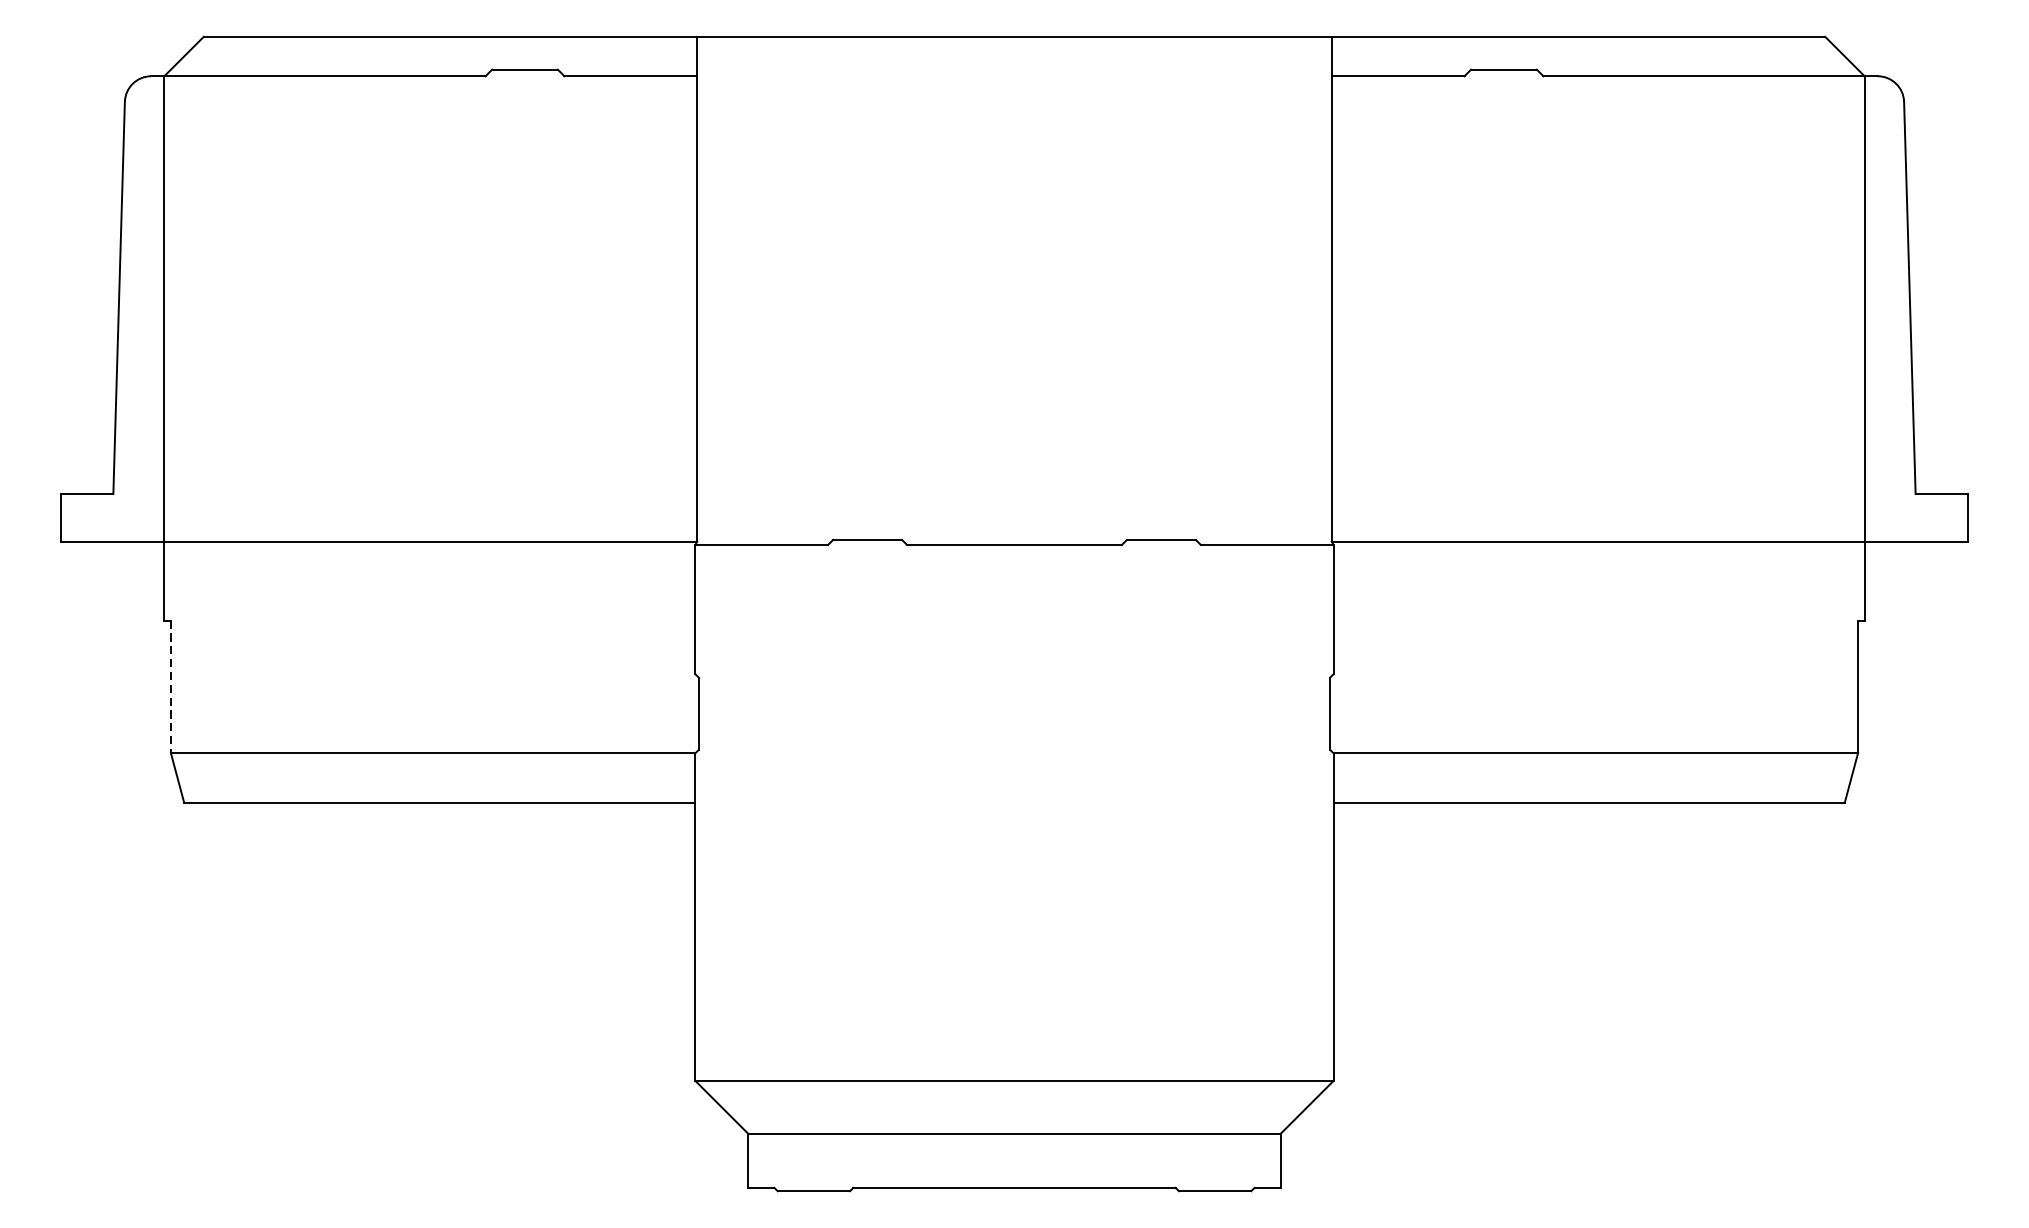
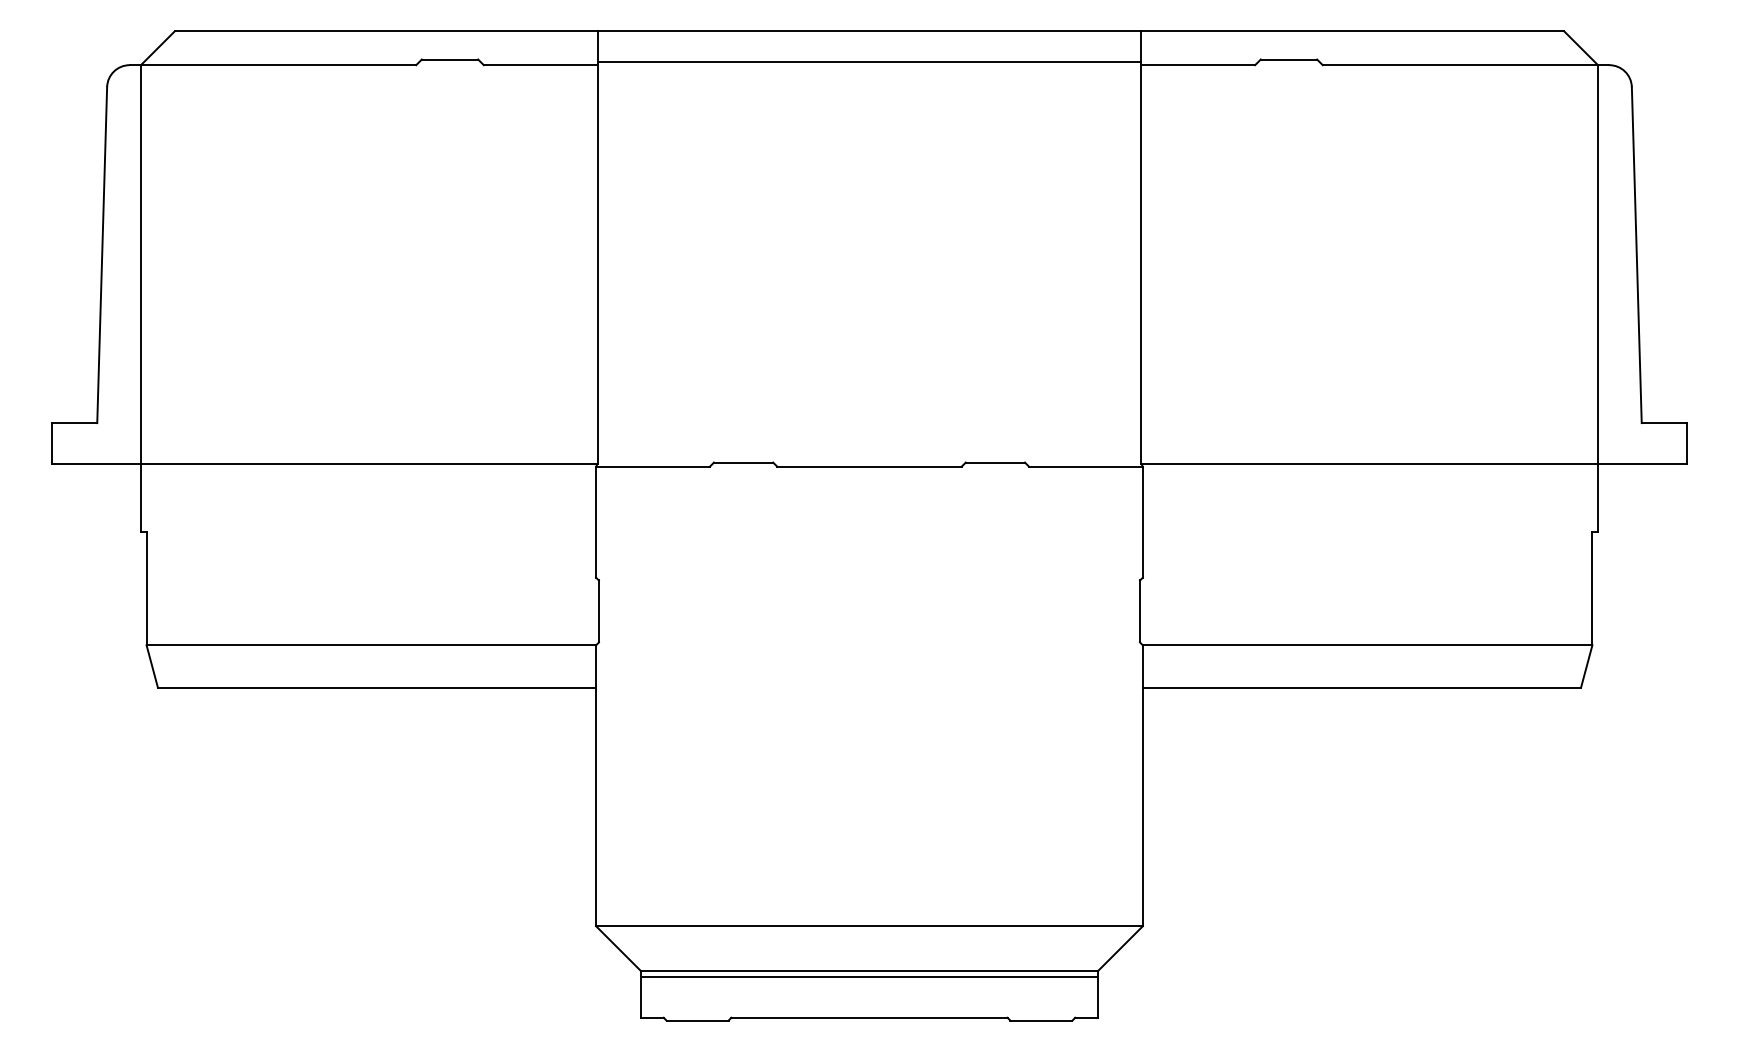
line: (1014, 73) -> (869, 62), added
line: (170, 686) -> (146, 588), dashed -> solid
line: (1014, 1139) -> (869, 976), added

